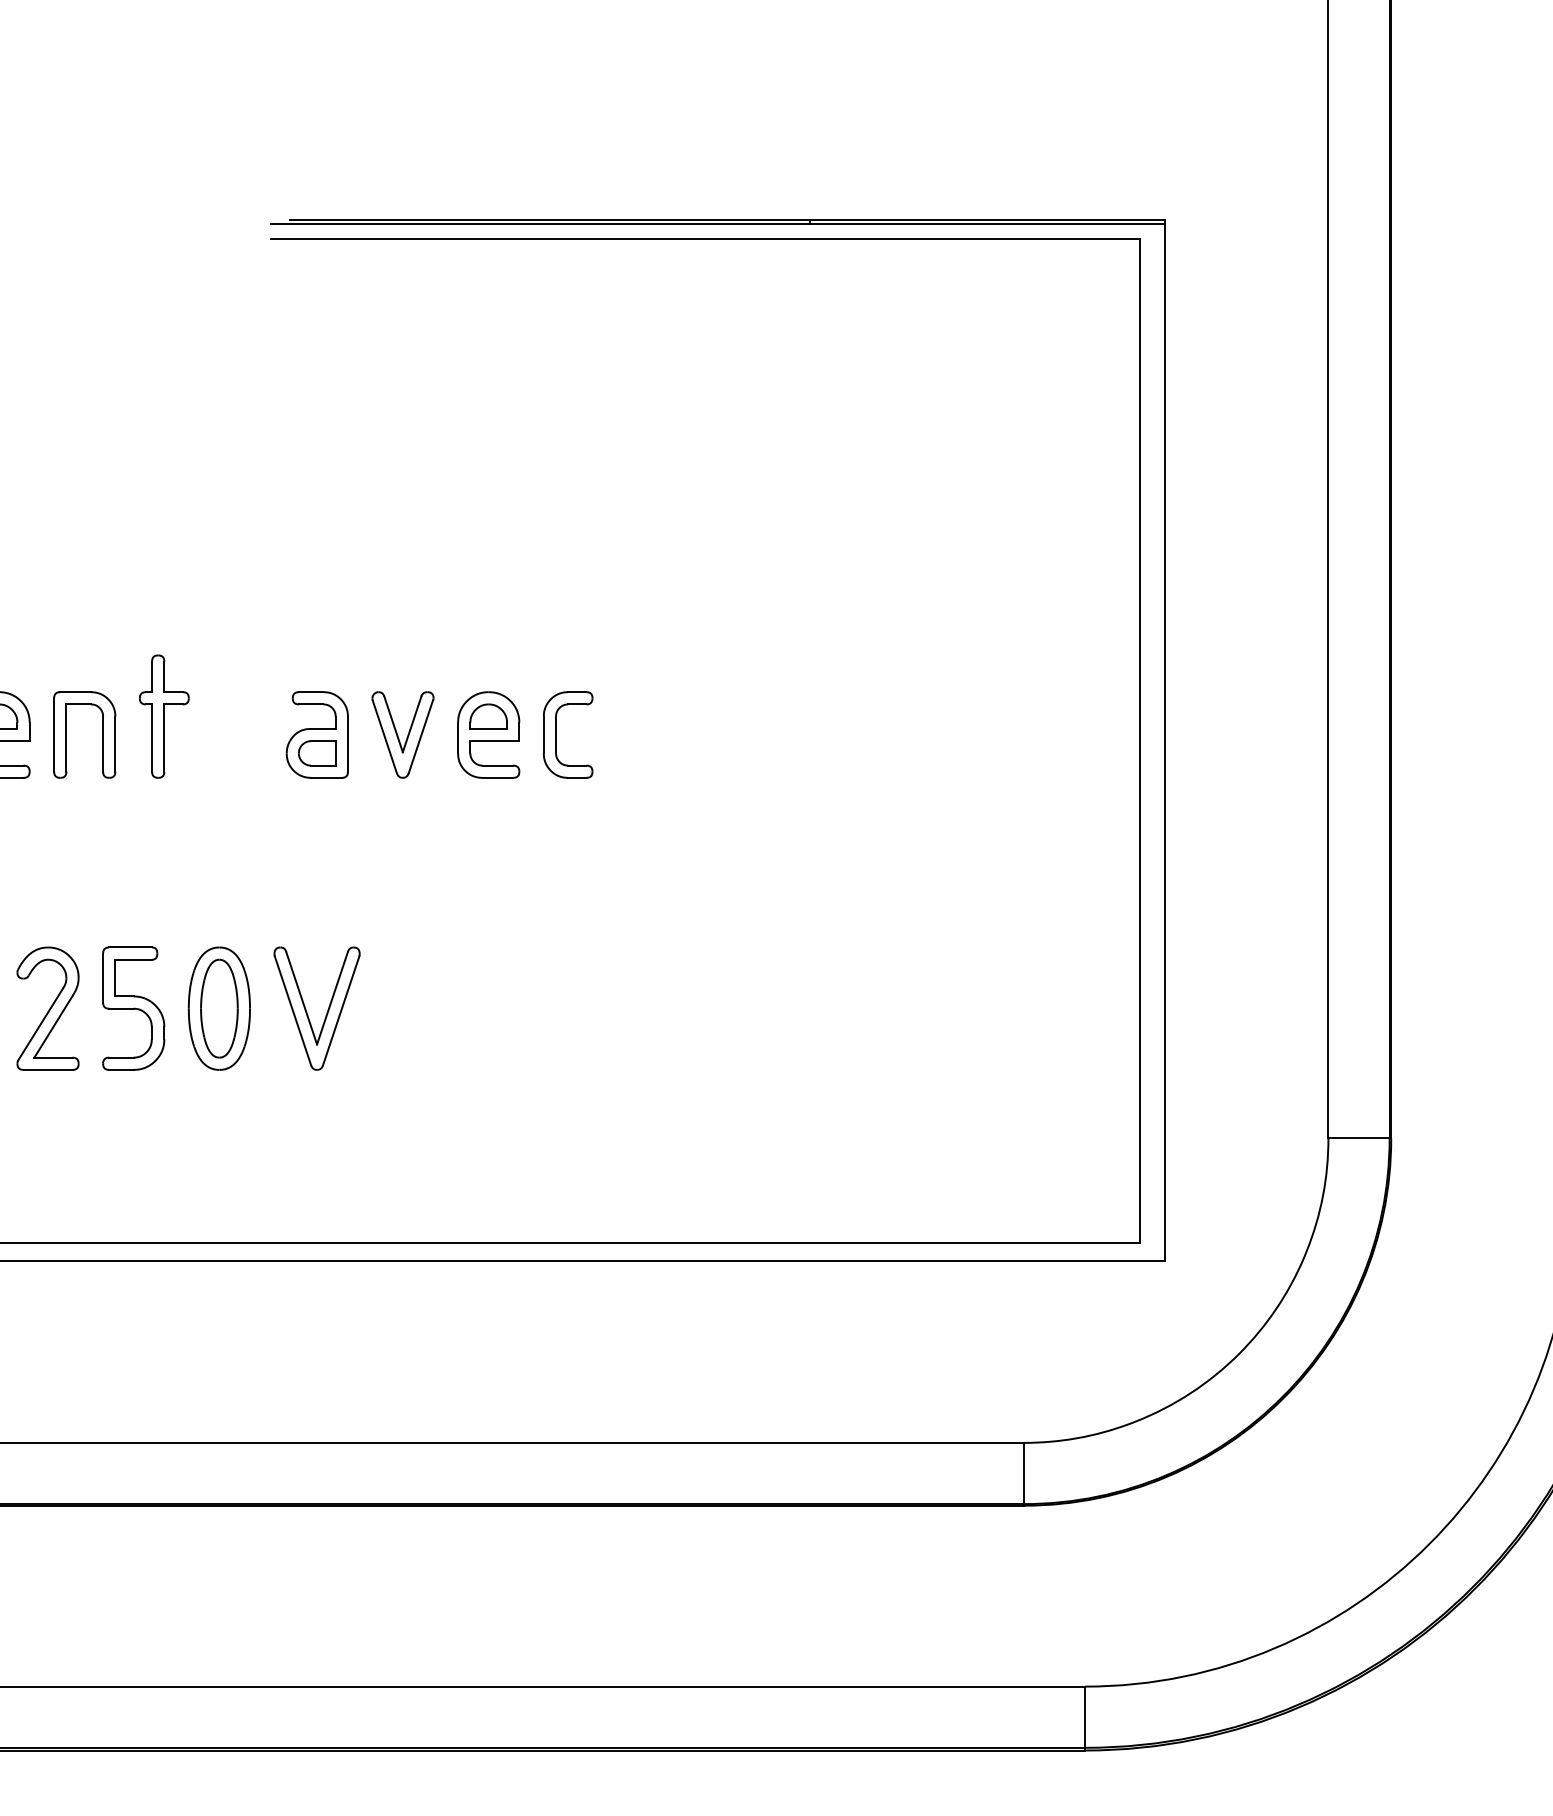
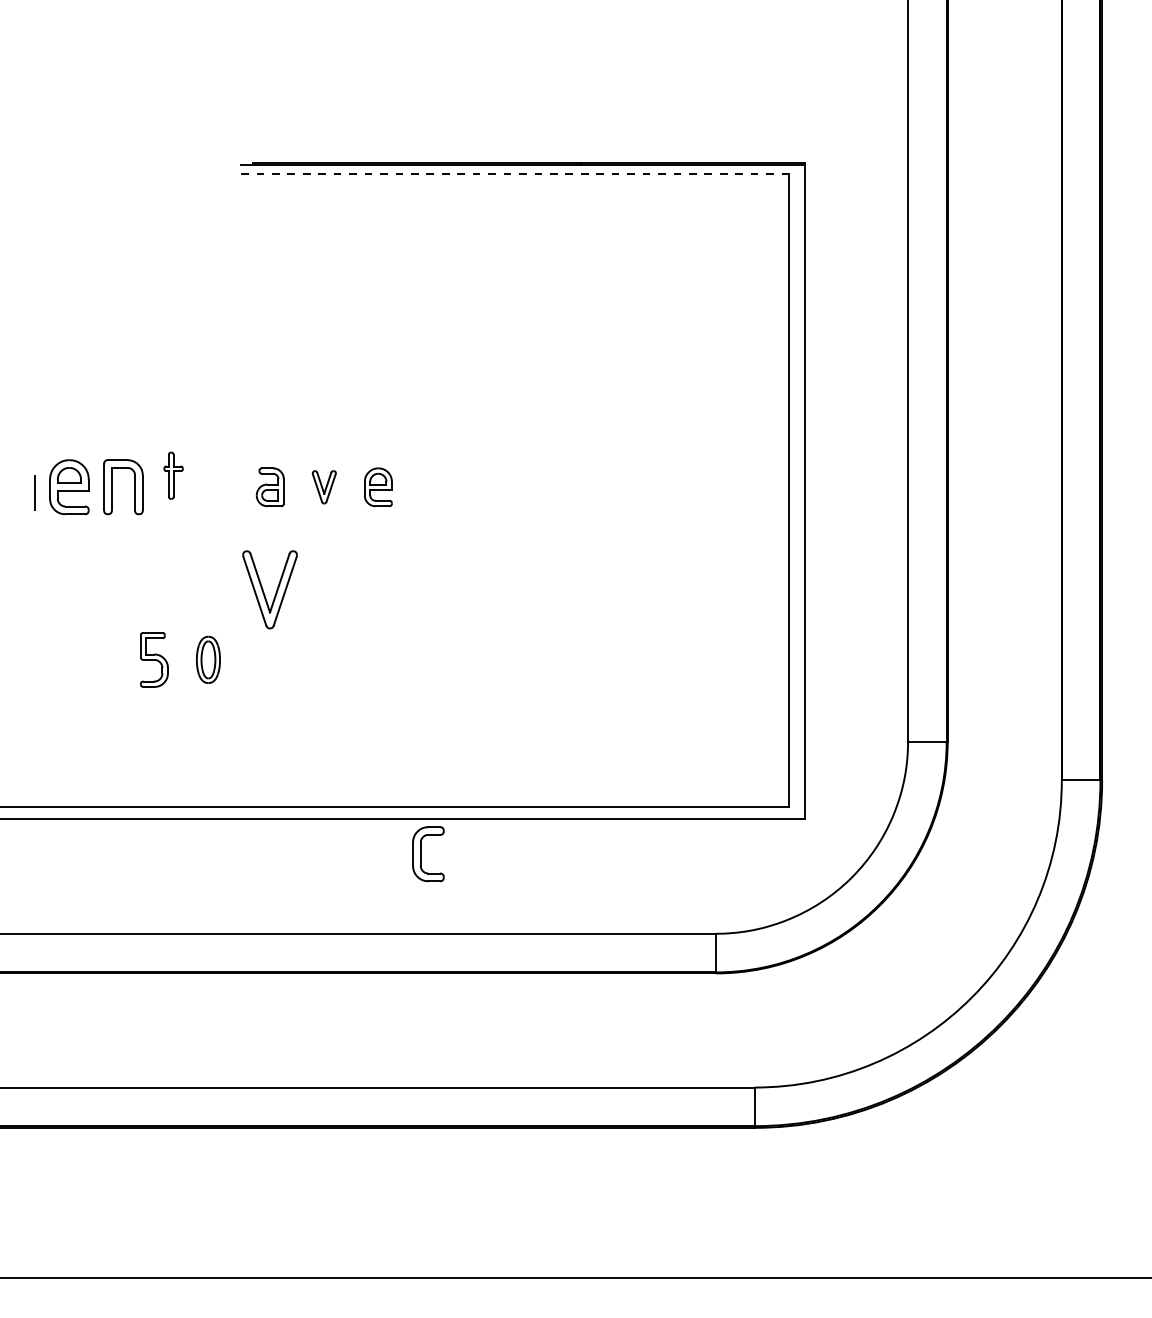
line: (704, 239) -> (514, 174), solid -> dashed
part: (164, 716) -> (173, 475), size x0.6
part: (317, 735) -> (270, 487), size x0.7
part: (403, 735) -> (324, 487), size x0.6
part: (488, 735) -> (378, 487), size x0.7
part: (557, 735) -> (421, 854), moved
part: (48, 1008) -> (100, 659), removed
part: (133, 1008) -> (154, 659), size x0.7
part: (219, 1008) -> (208, 659), size x0.6
part: (316, 1008) -> (269, 589), moved

